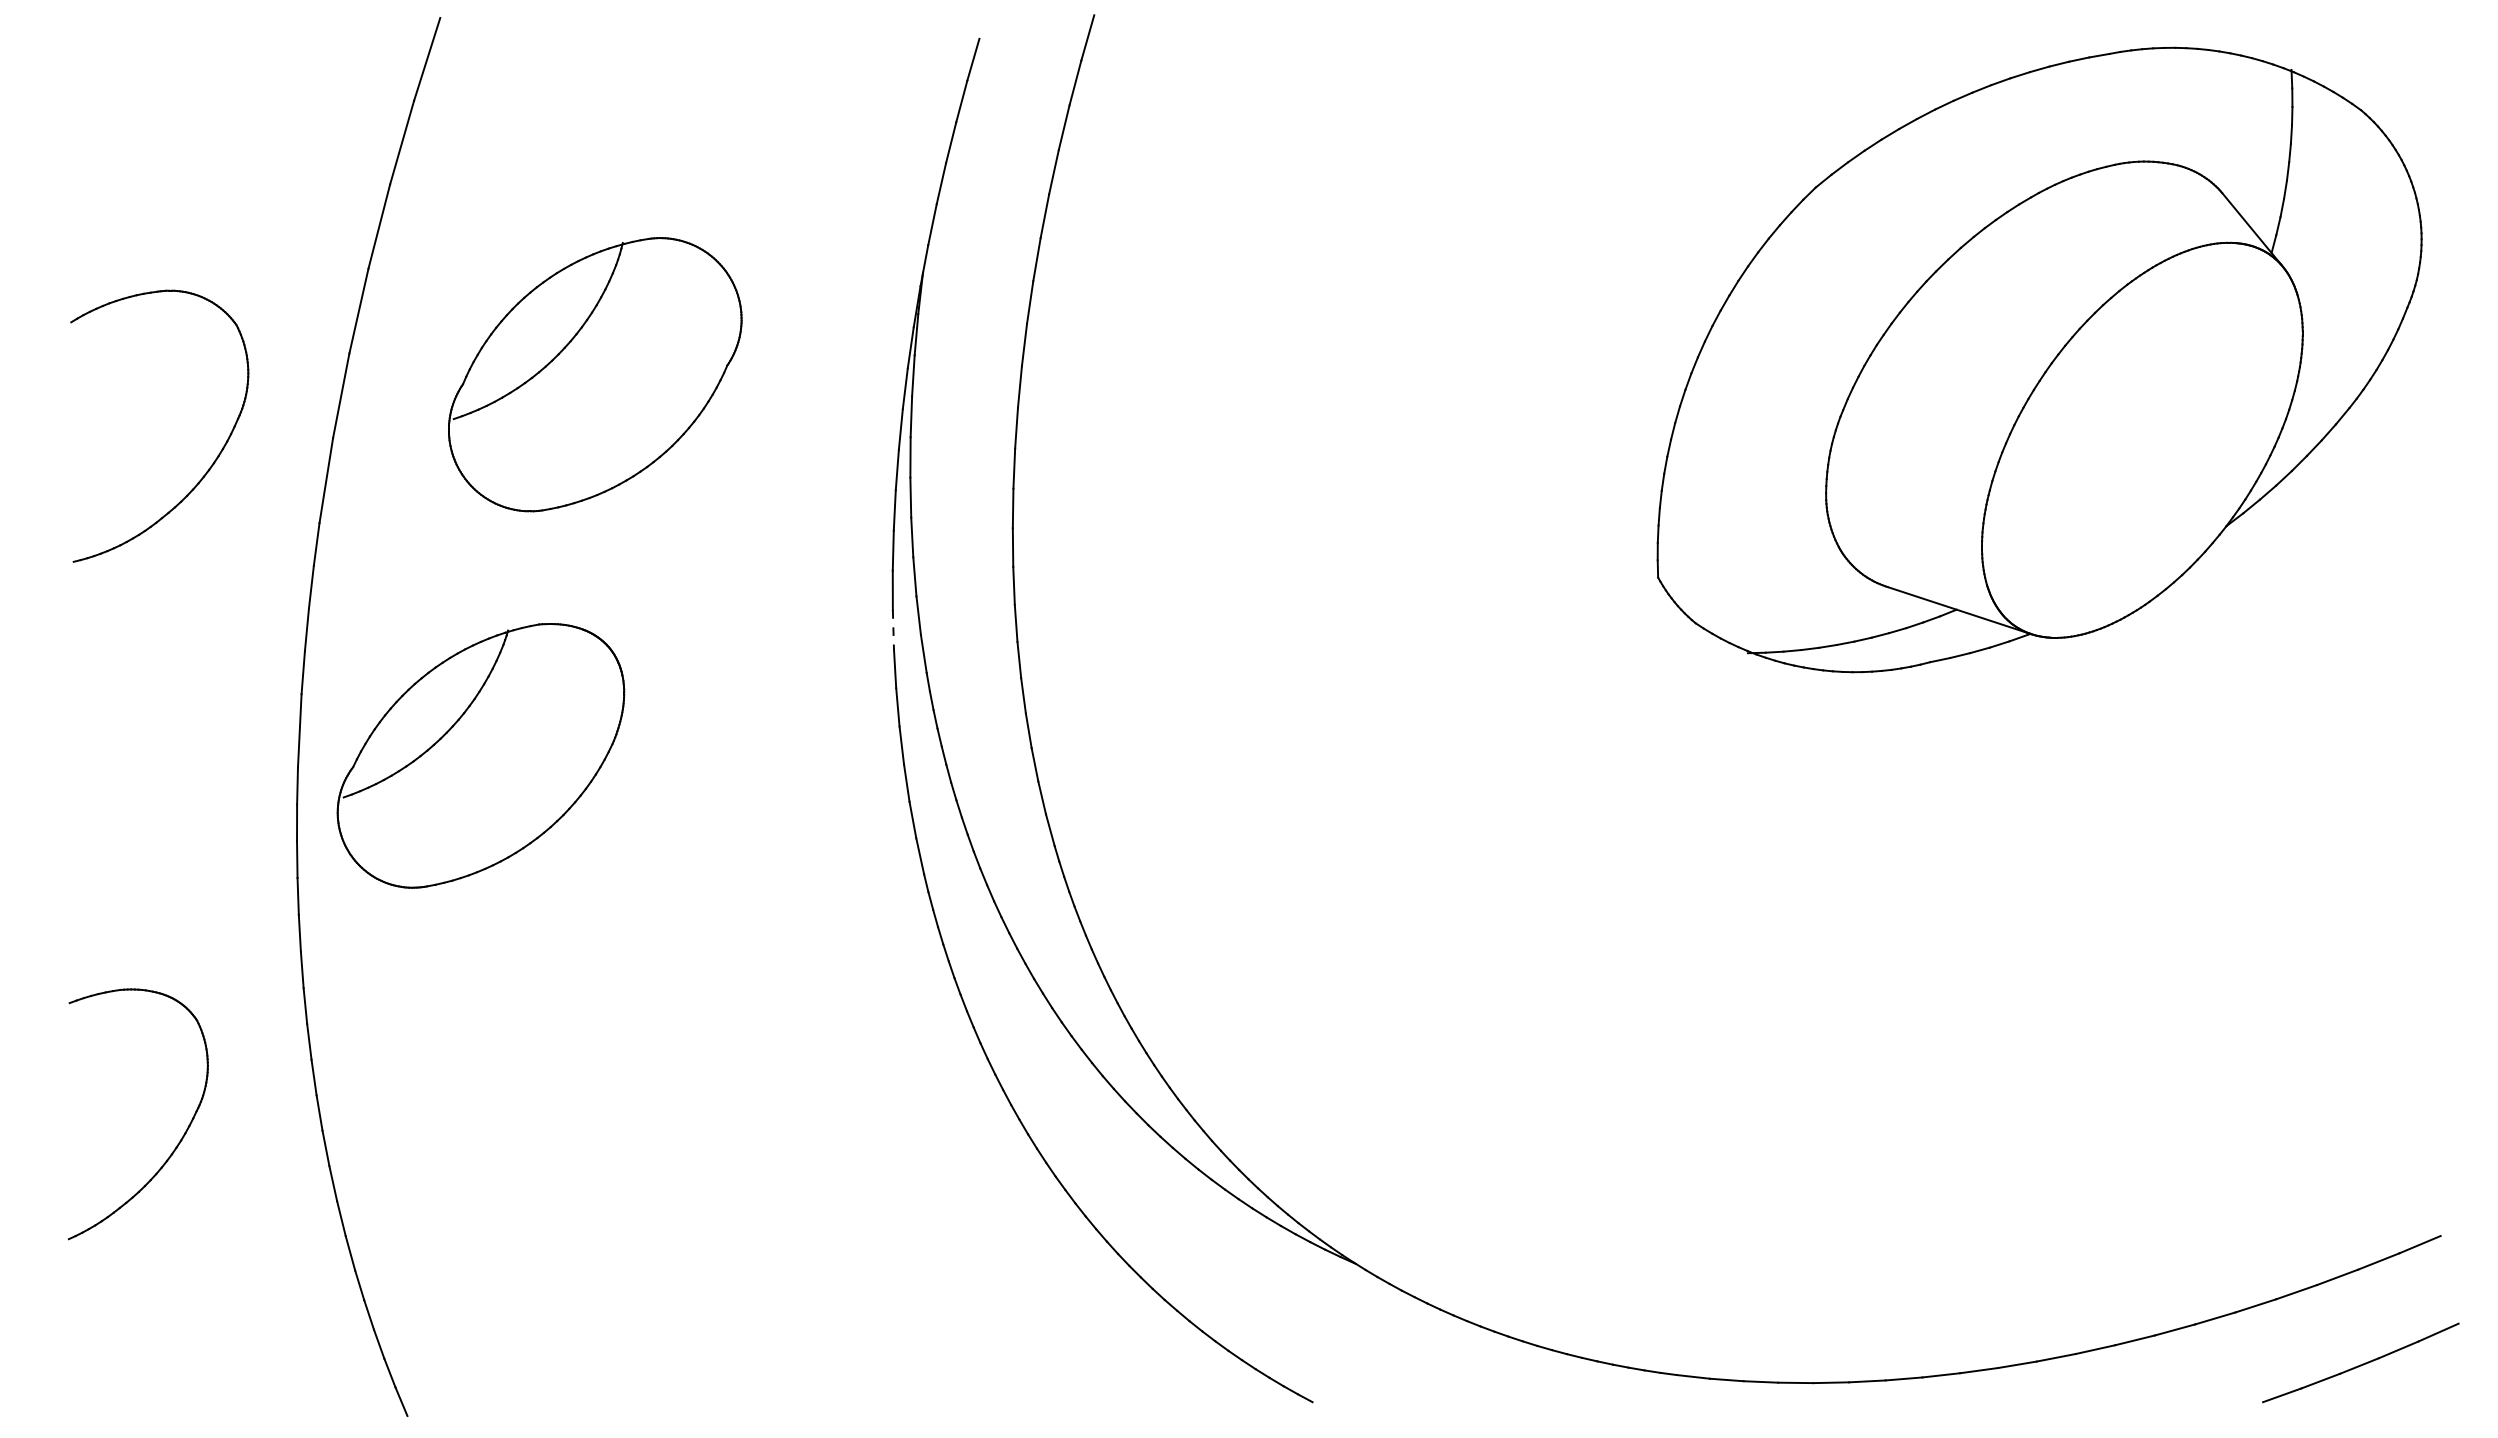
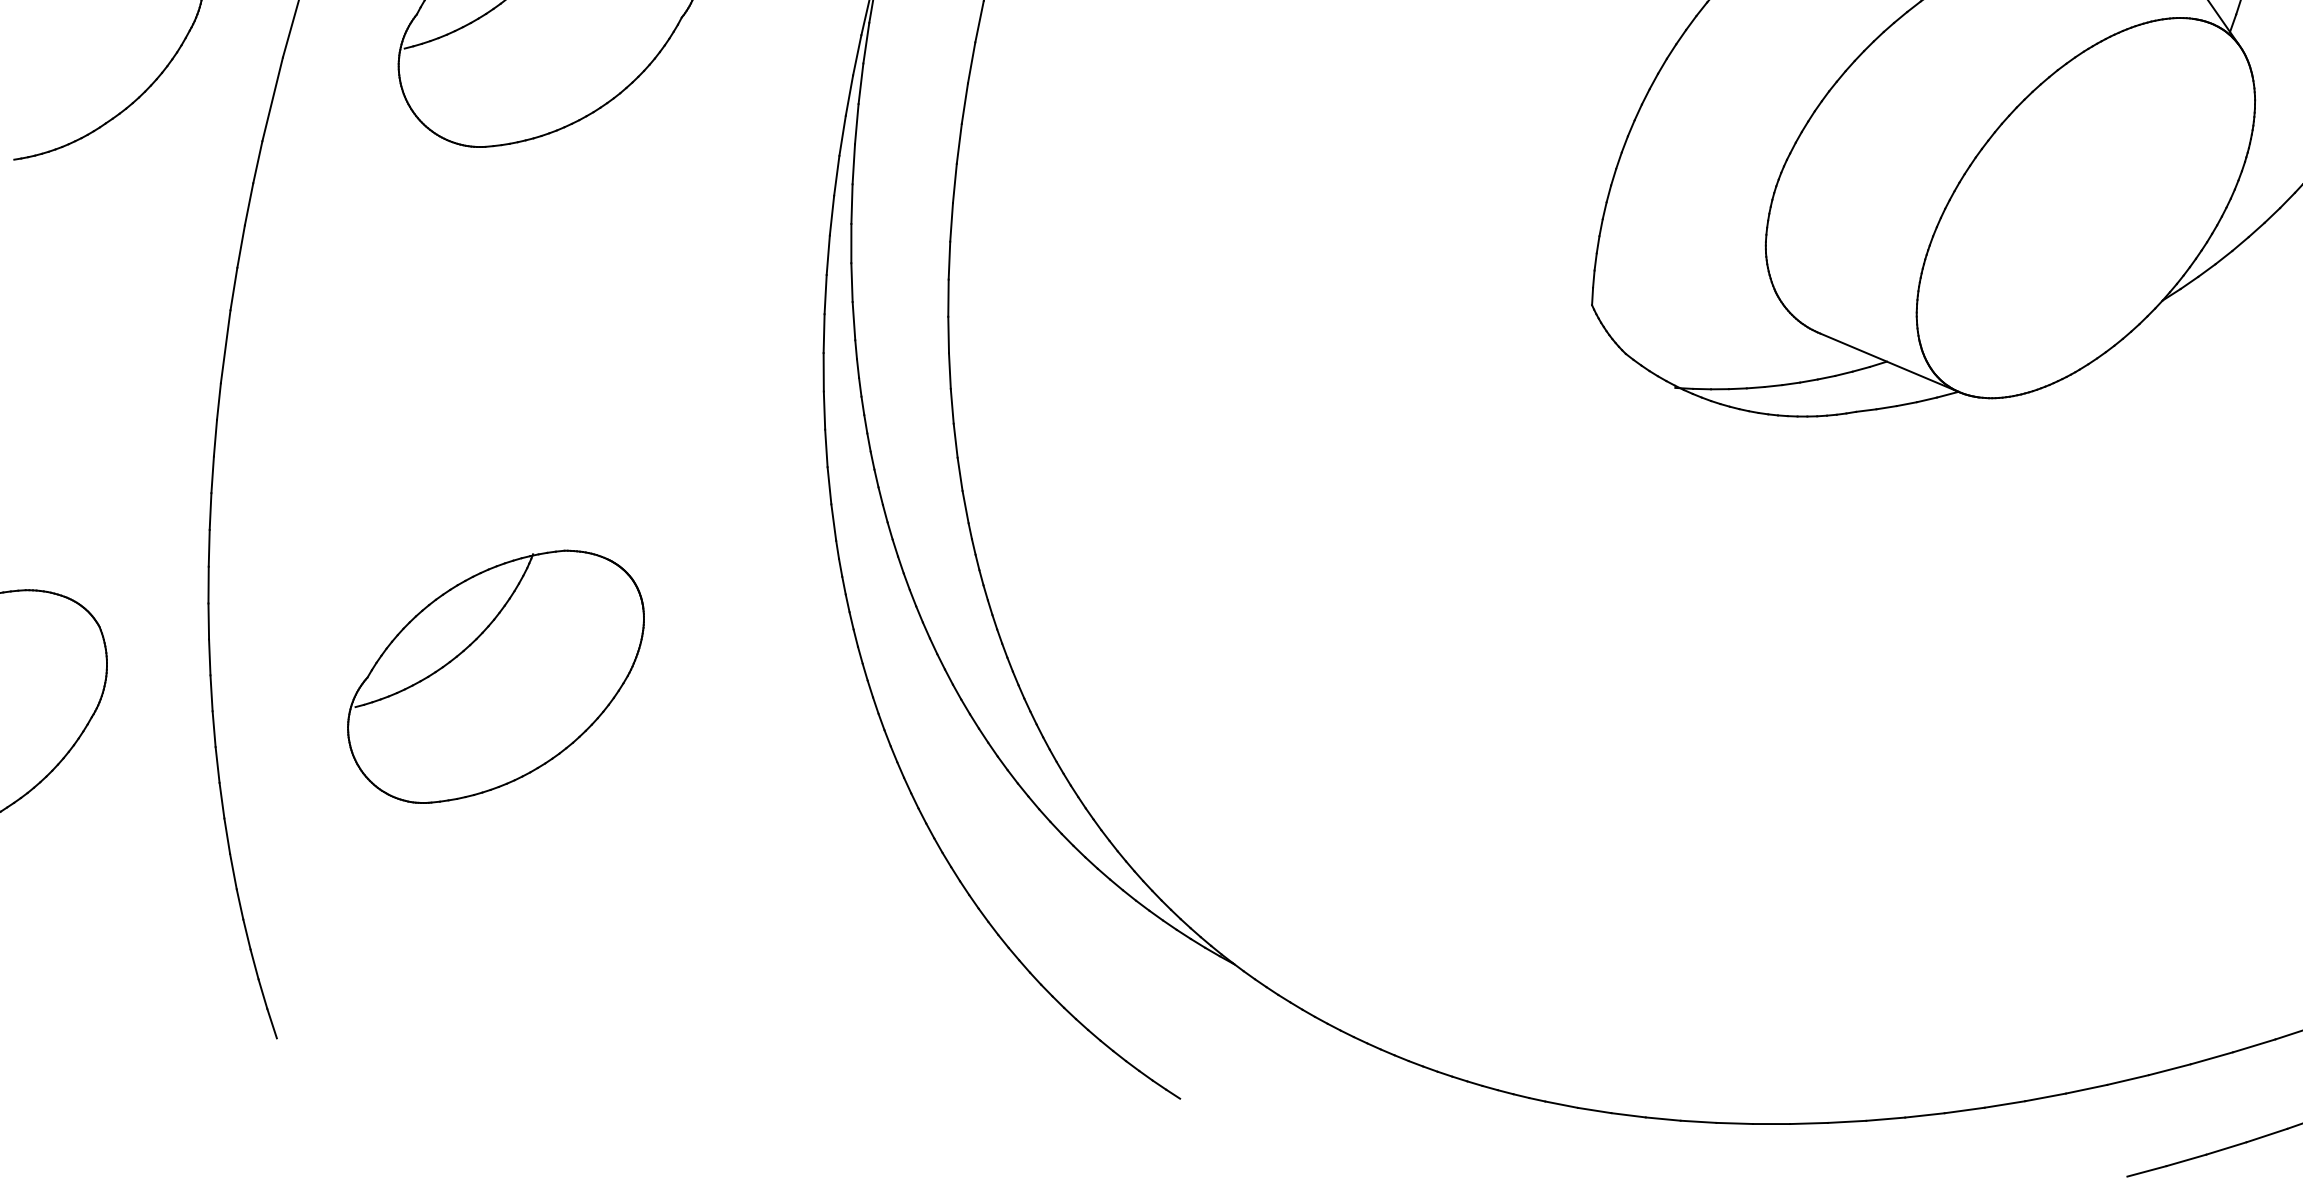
line: (893, 629) -> (825, 294), dashed -> solid
part: (480, 755) -> (495, 676), moved

